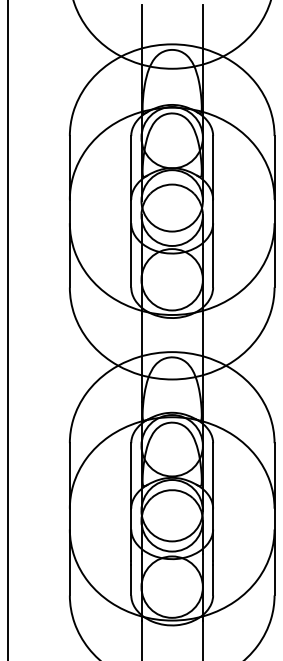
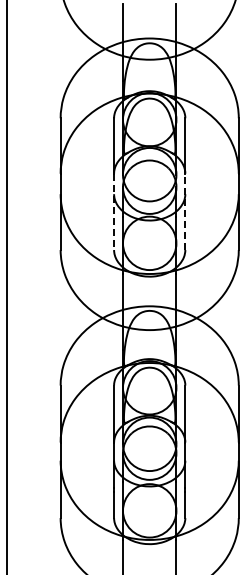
line: (213, 243) -> (185, 211), solid -> dashed
line: (131, 244) -> (114, 212), solid -> dashed

